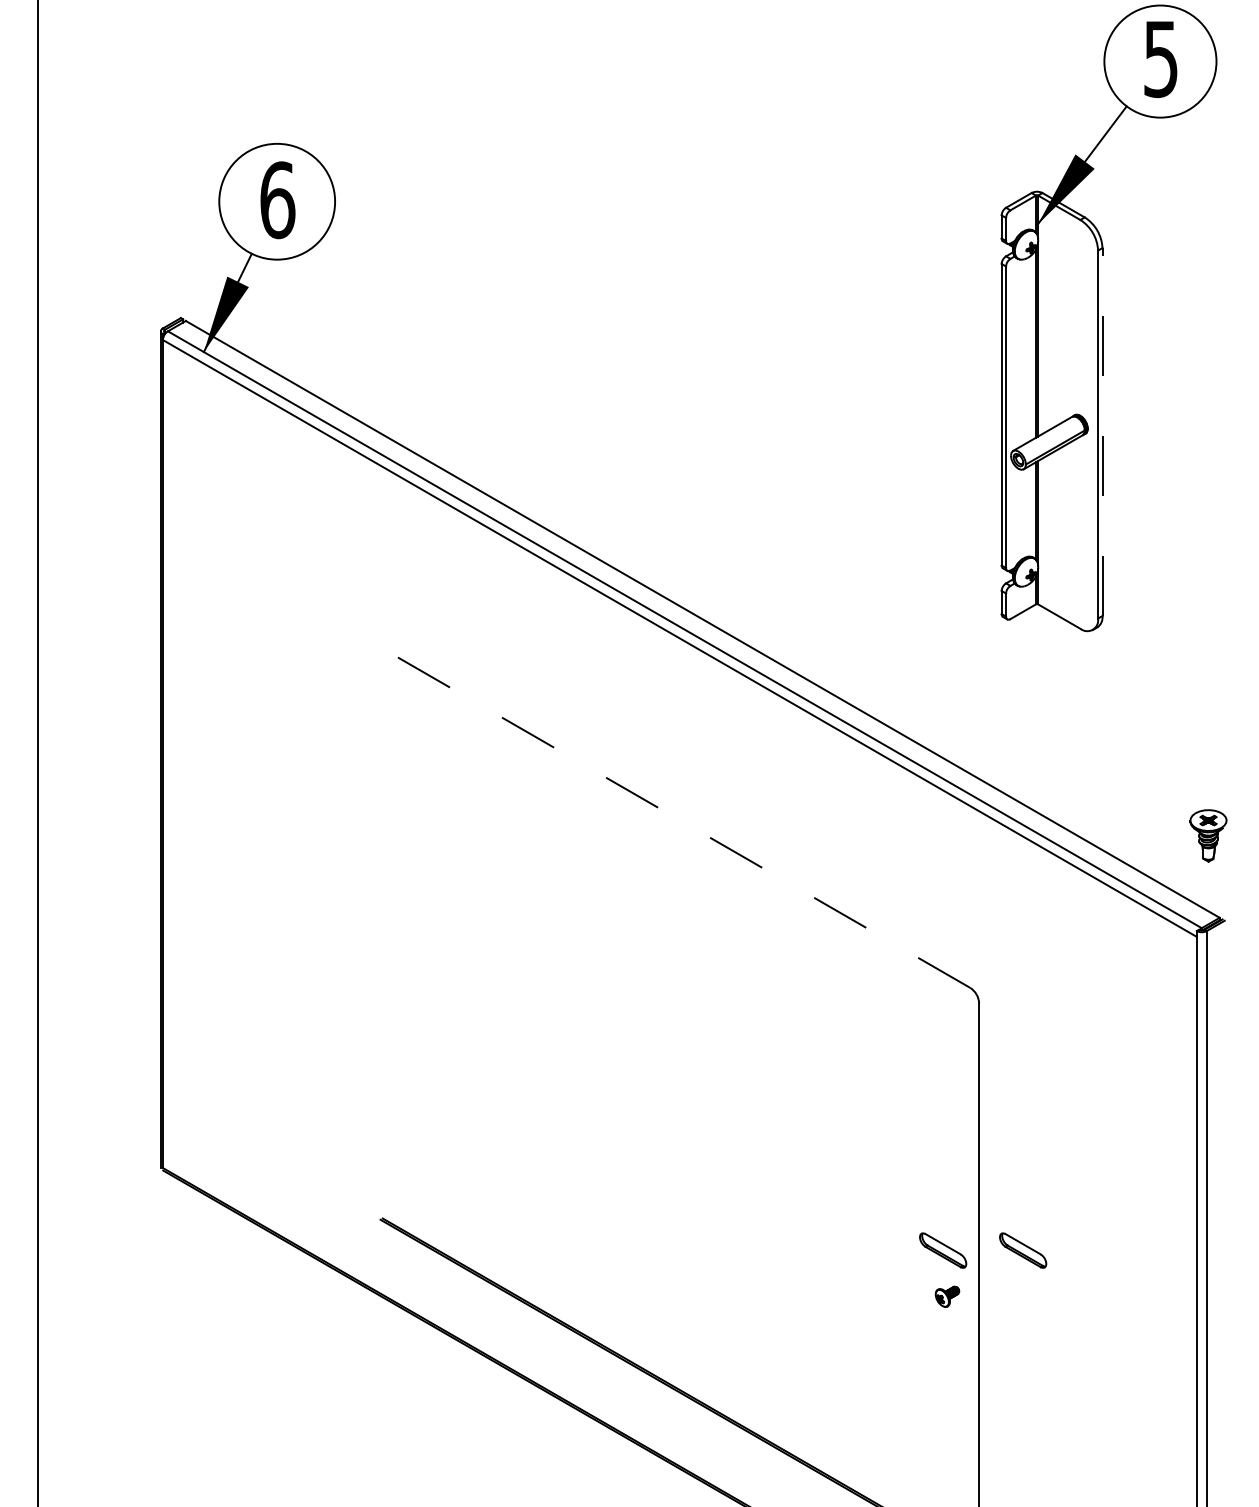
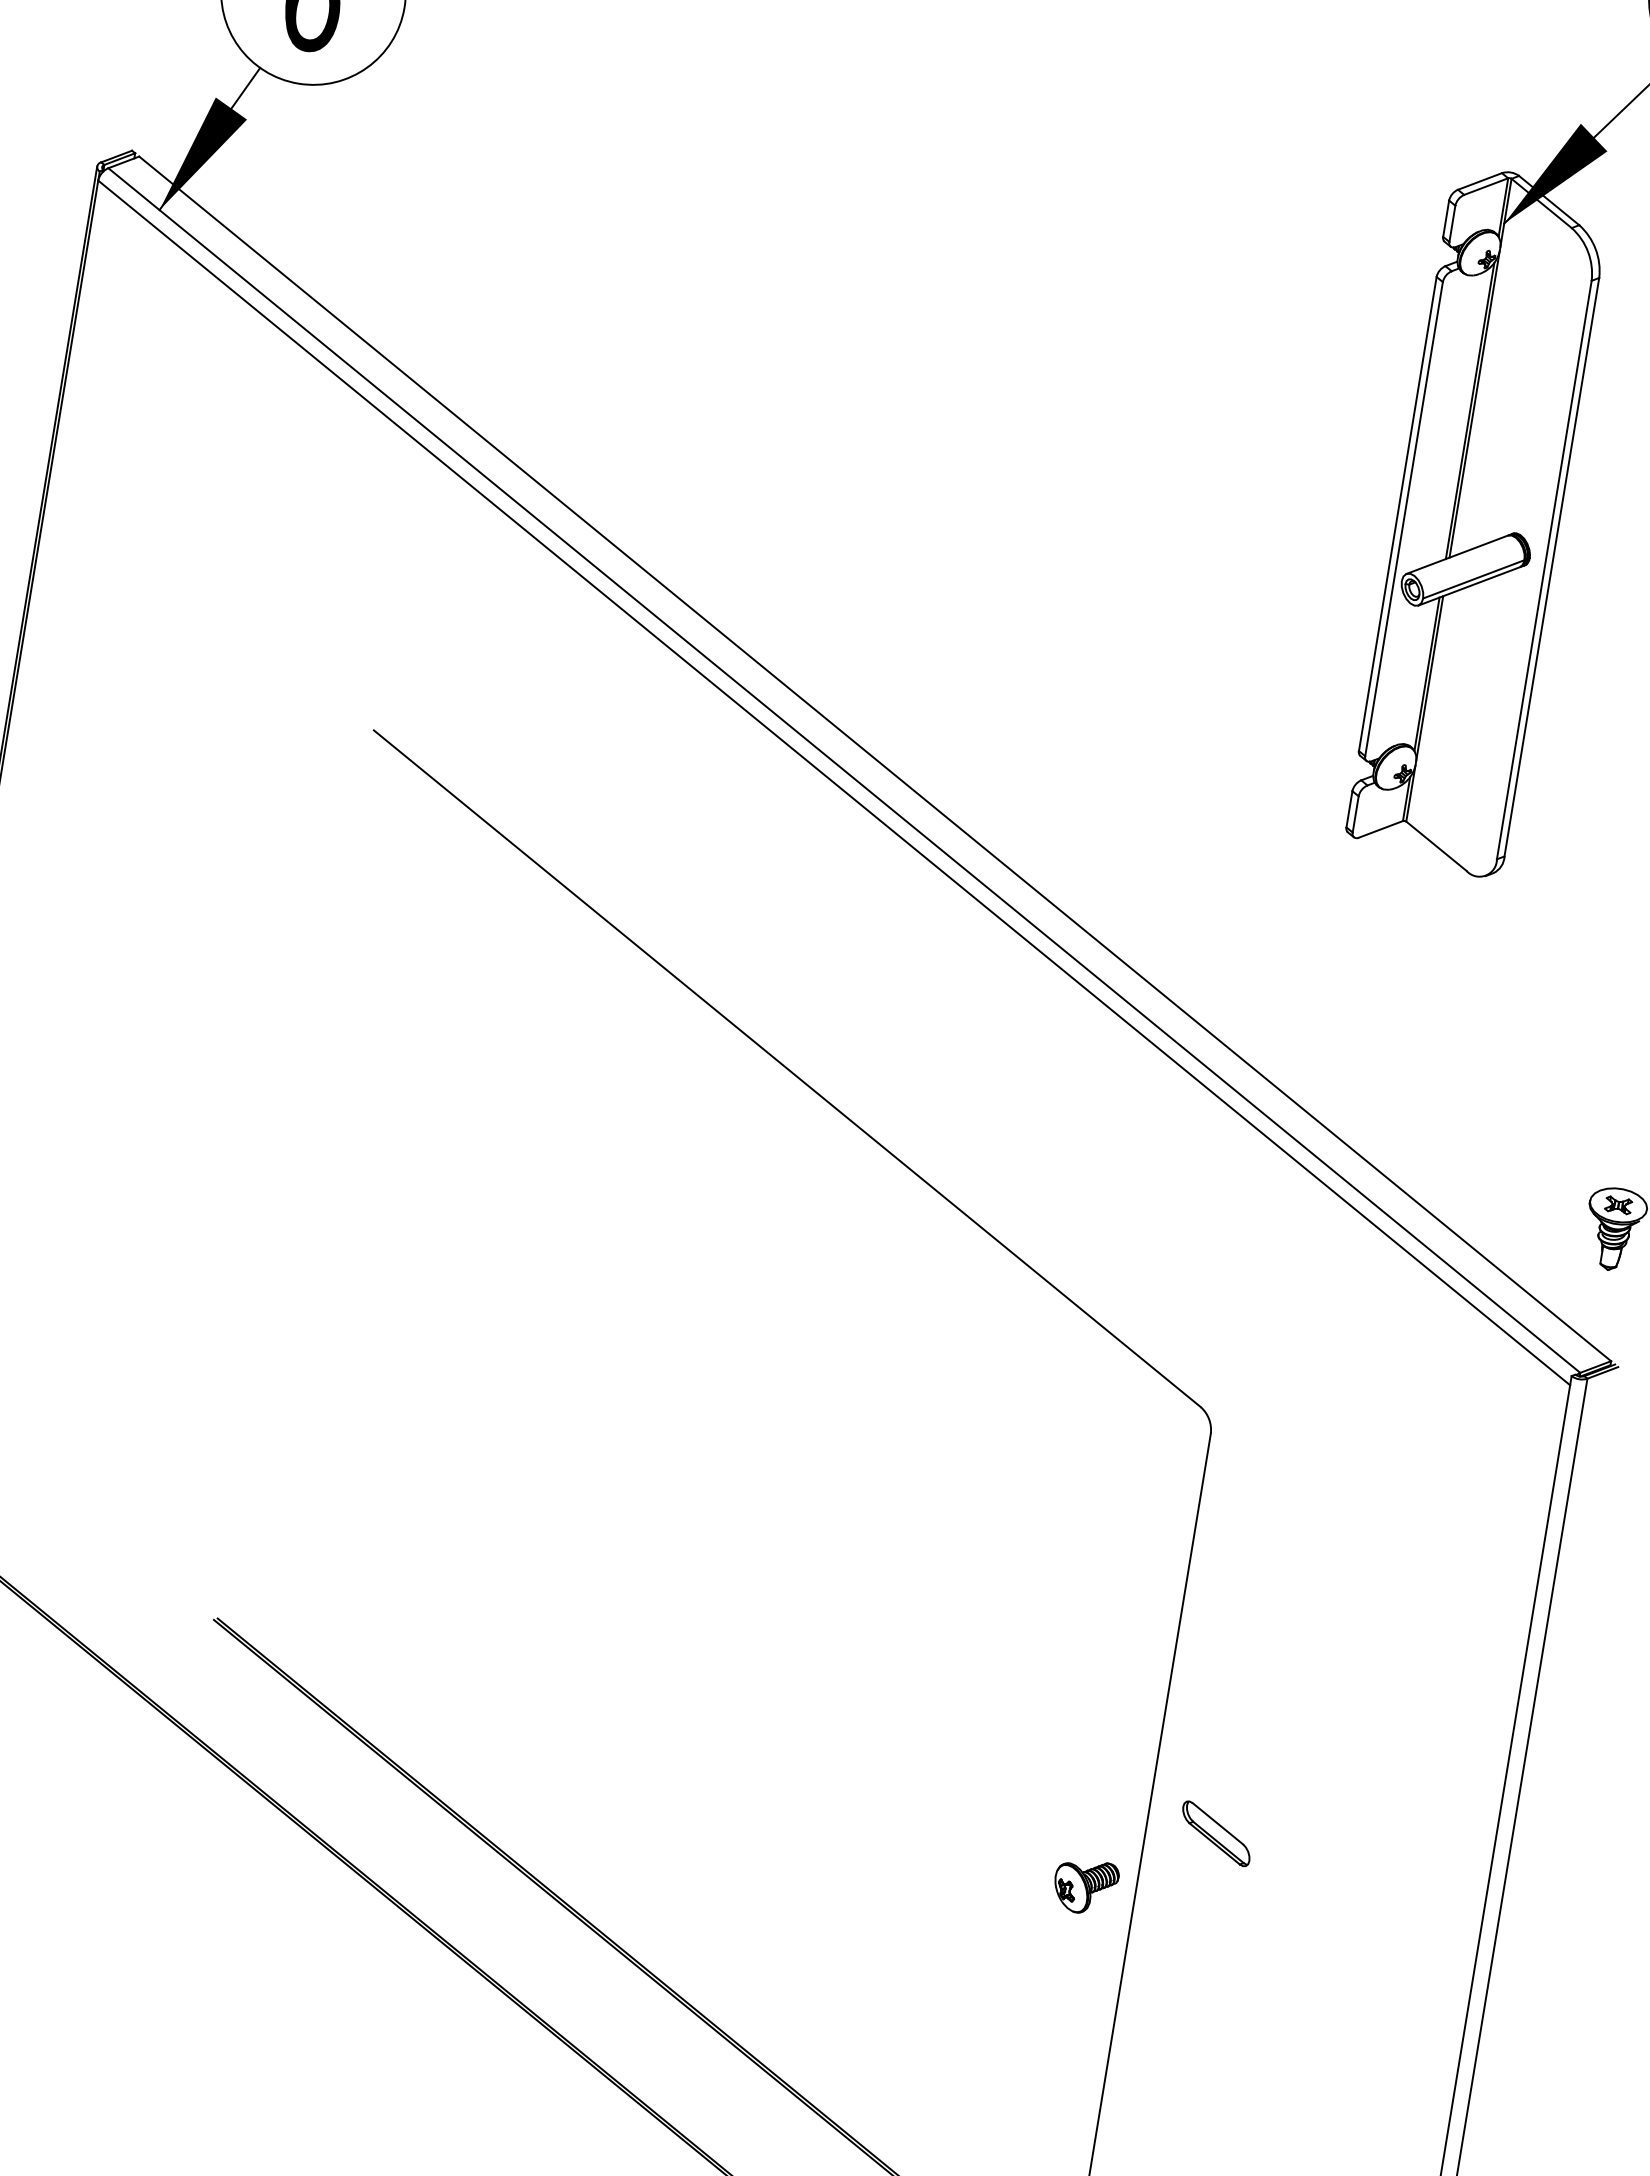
line: (1102, 432) -> (1551, 567), dashed -> solid
line: (679, 820) -> (786, 1069), dashed -> solid
part: (943, 1250) -> (1091, 1813), removed
part: (947, 1296) -> (1085, 1886), size x1.67

